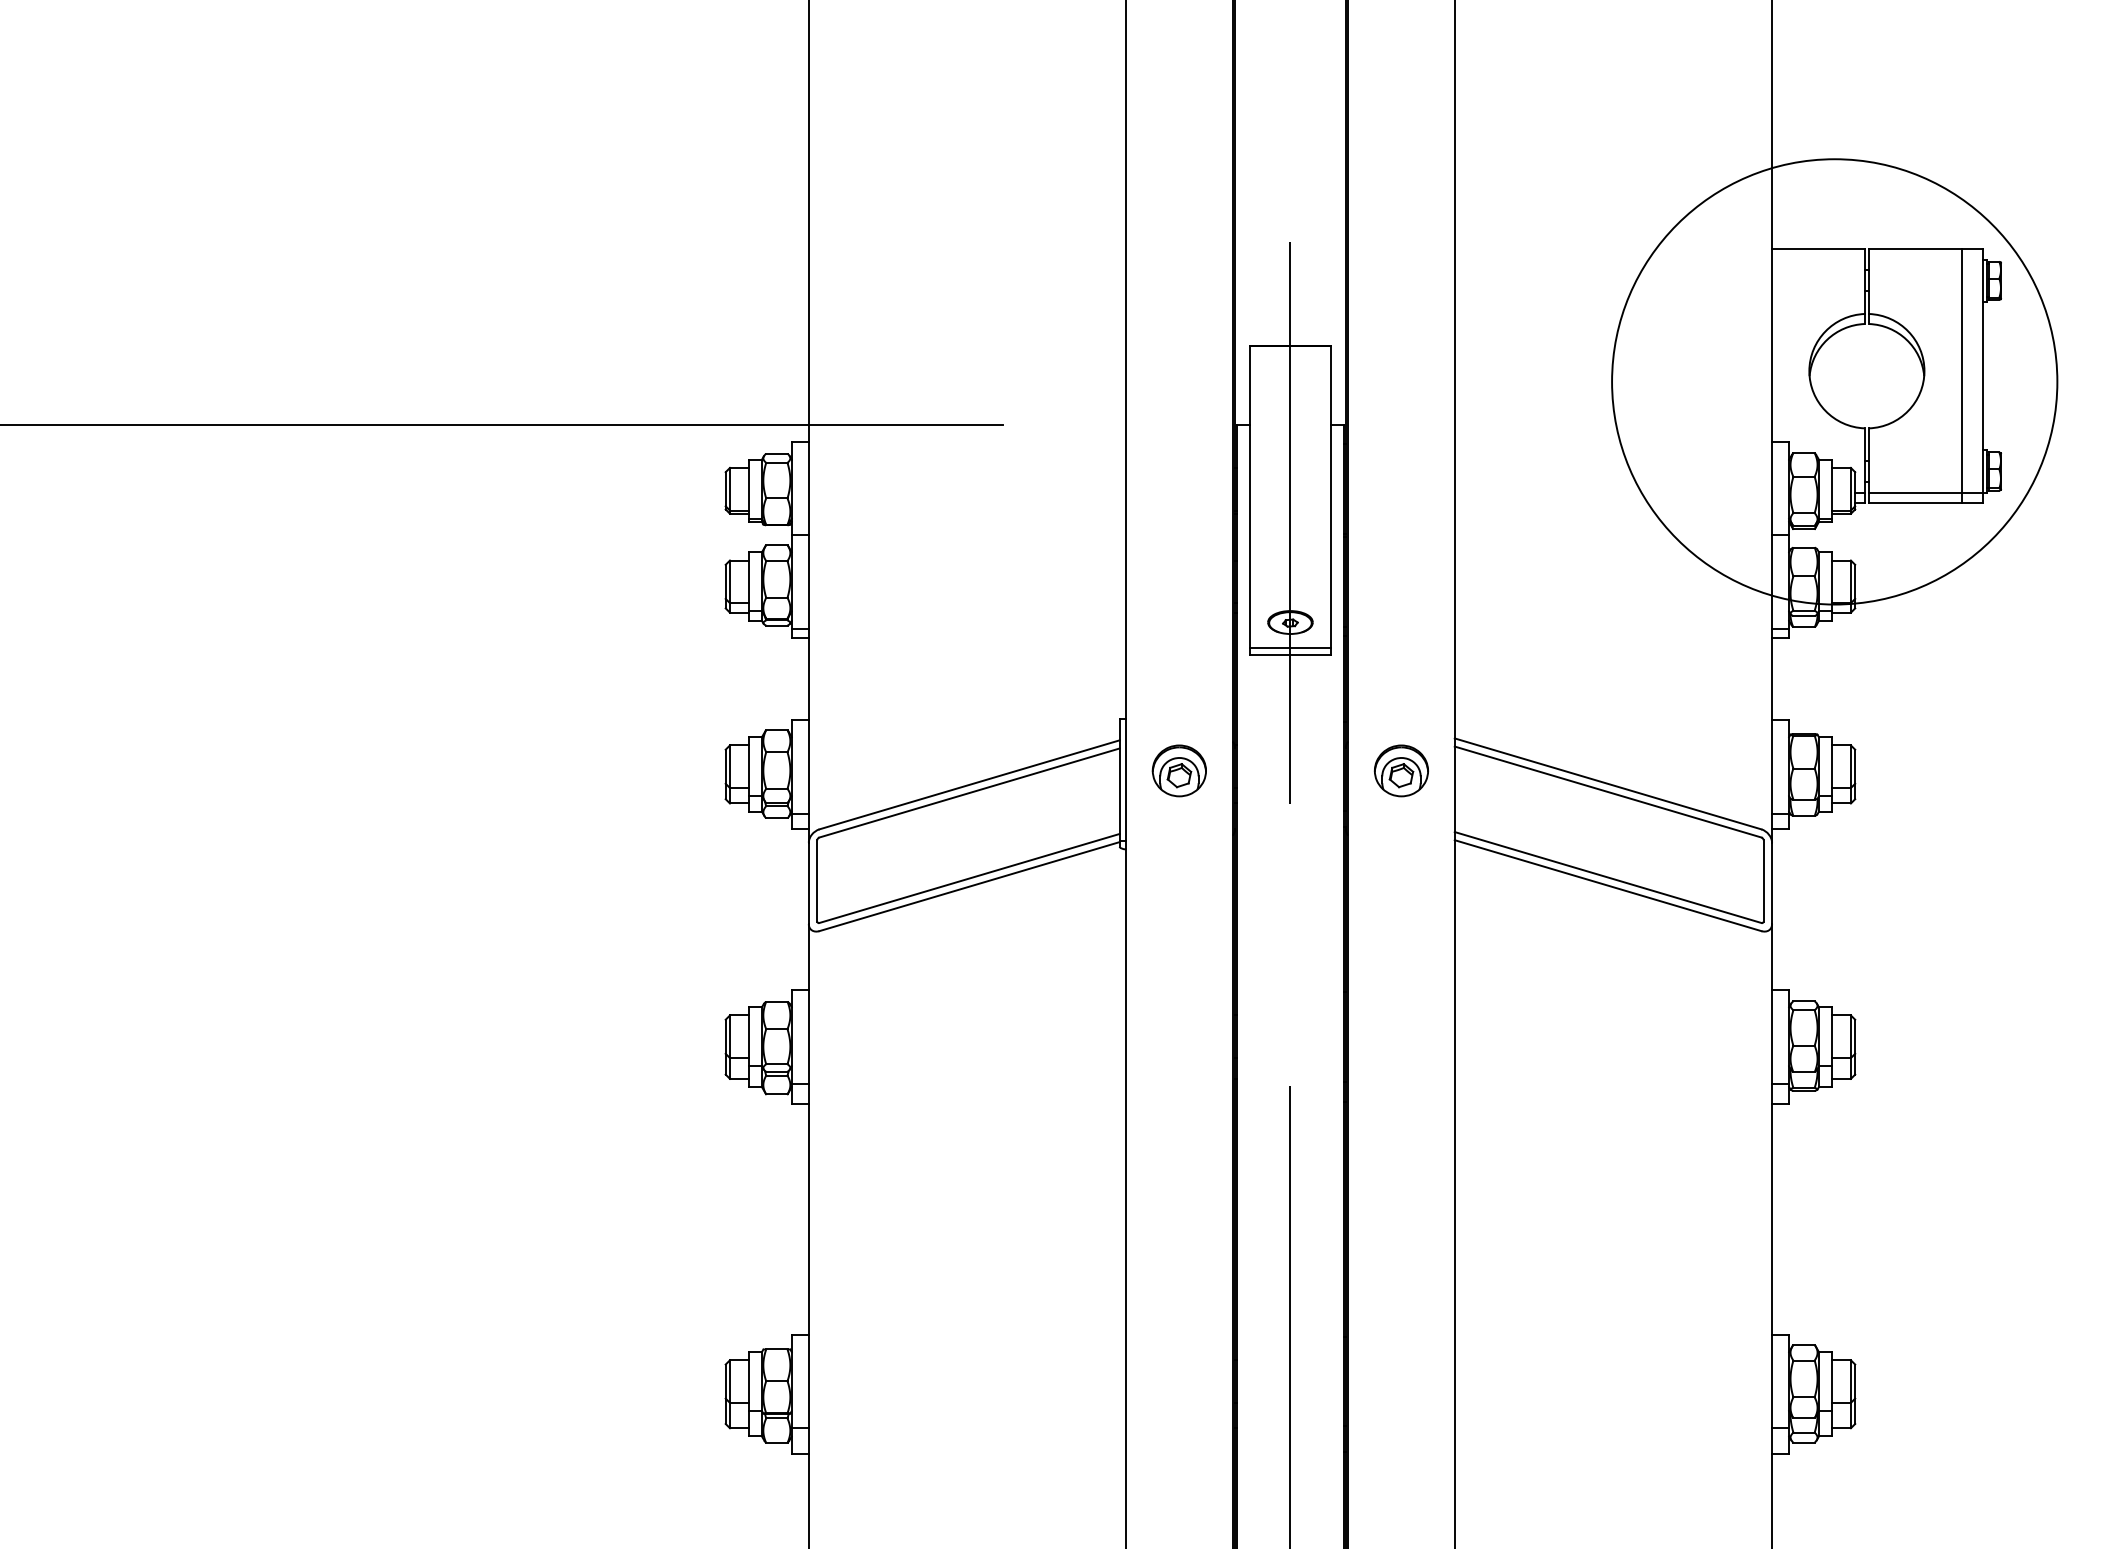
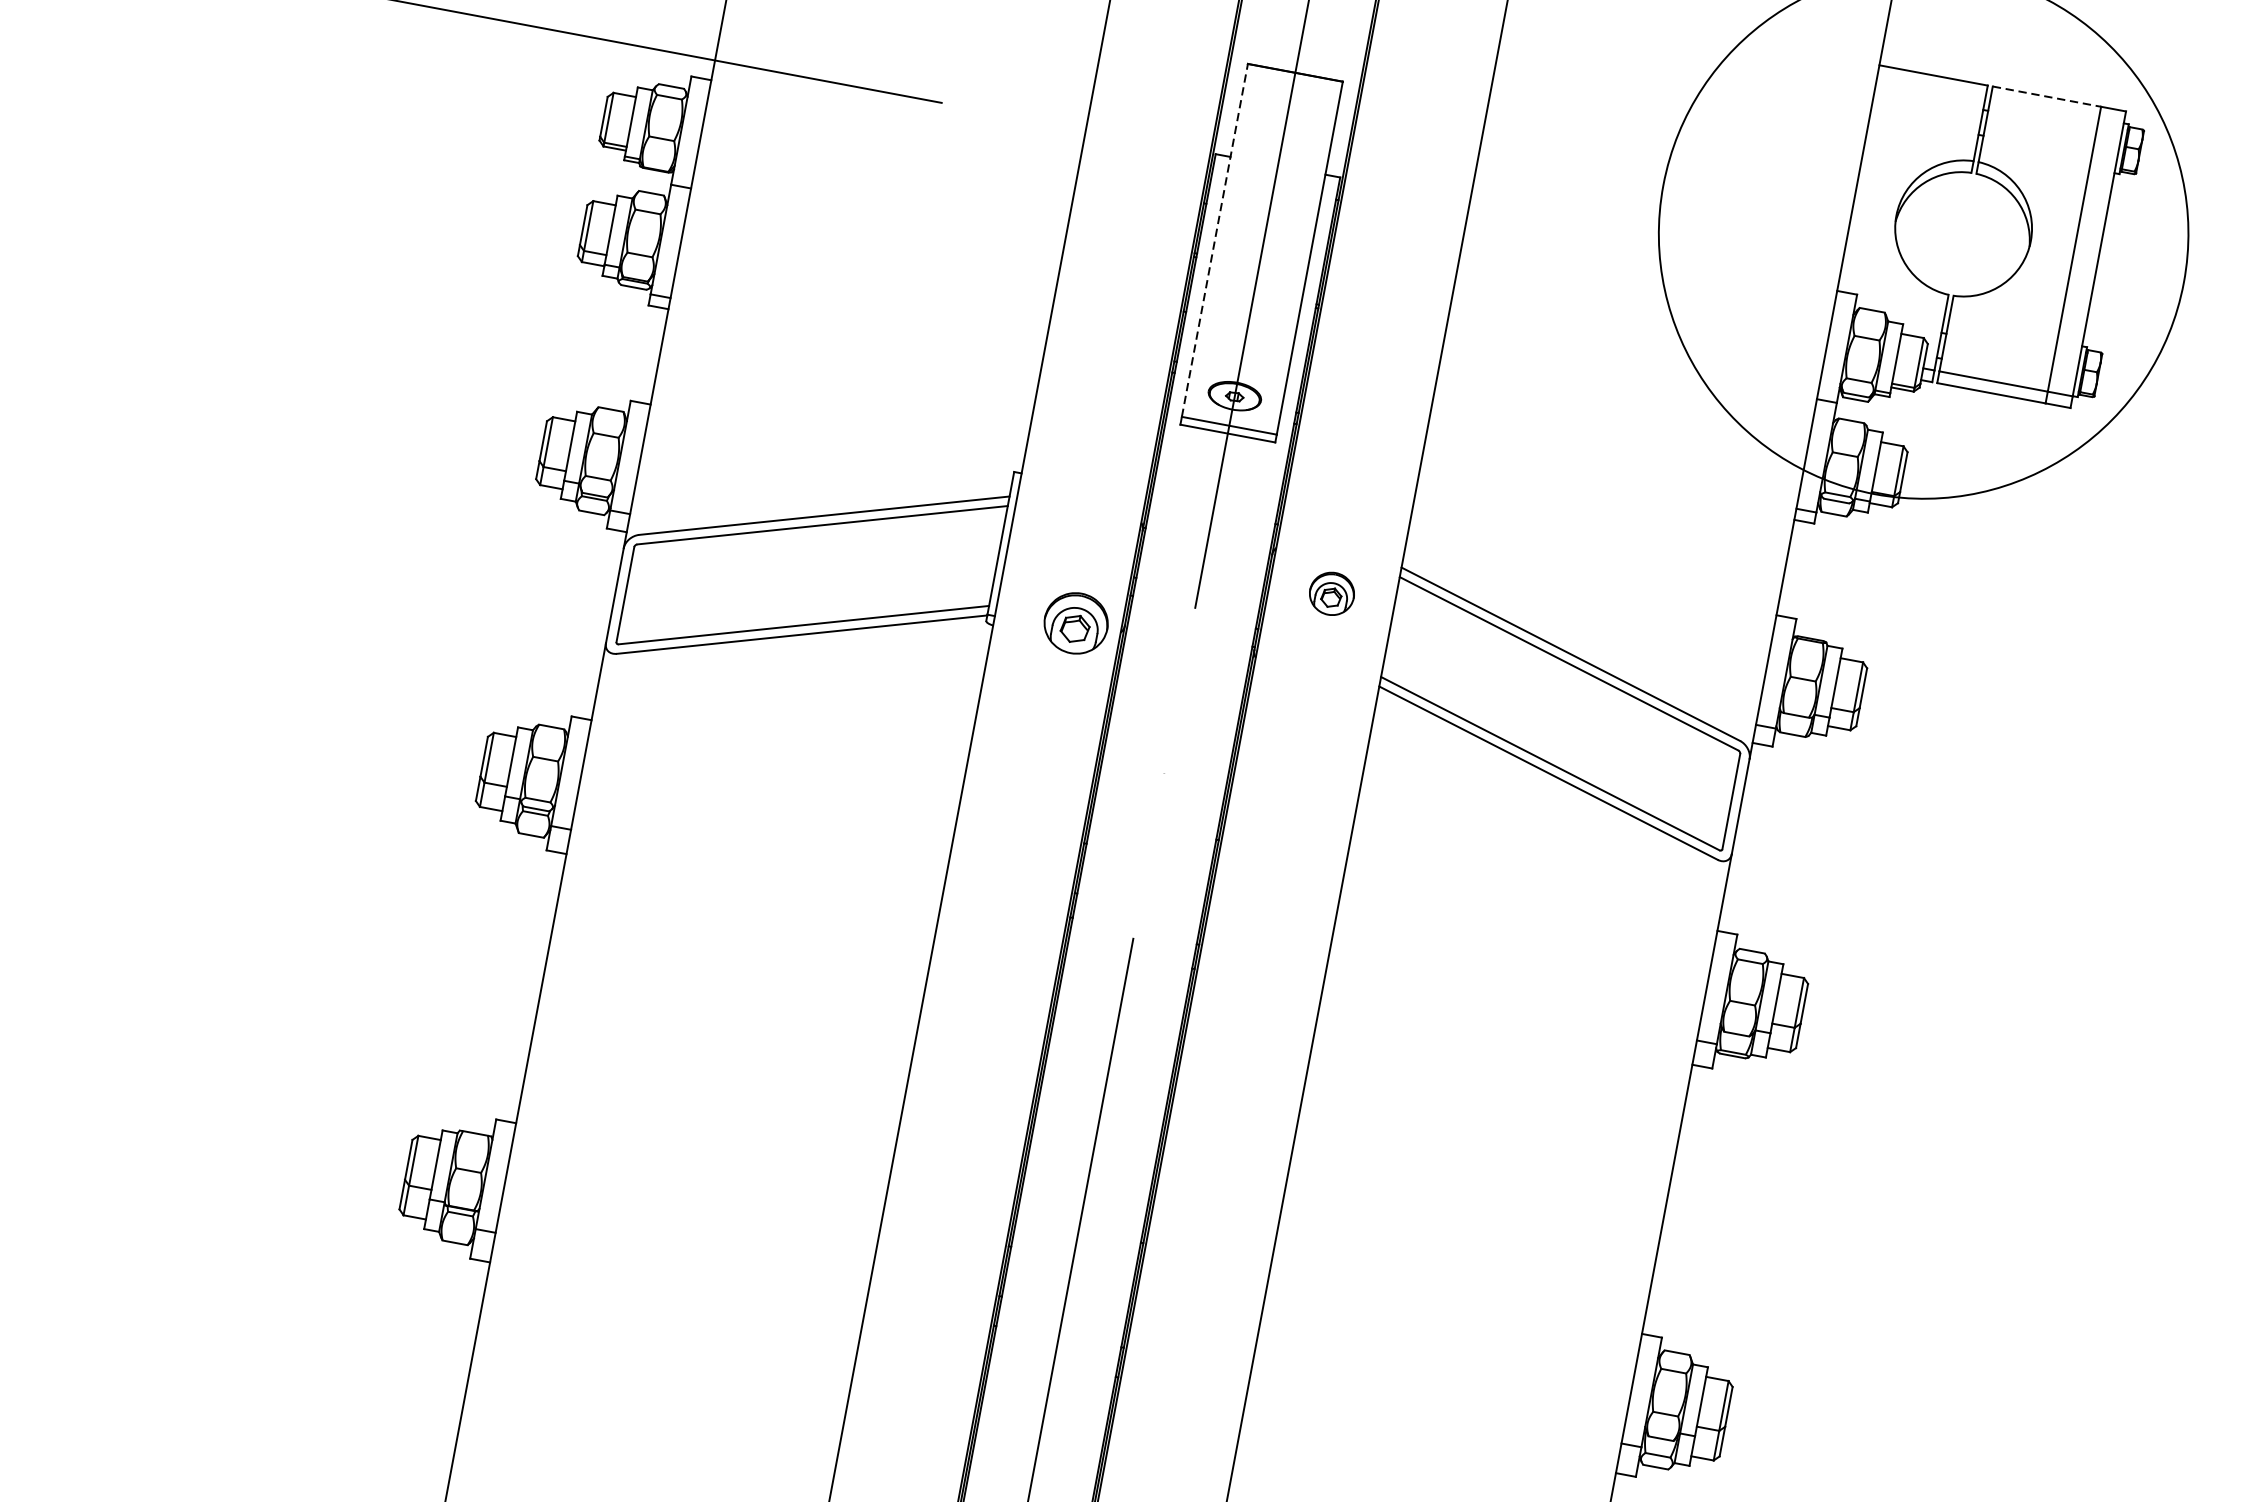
line: (1915, 249) -> (2047, 96), solid -> dashed
line: (1249, 496) -> (1214, 239), solid -> dashed
part: (1178, 770) -> (1075, 622), moved
part: (1400, 770) -> (1331, 593), size x0.7

